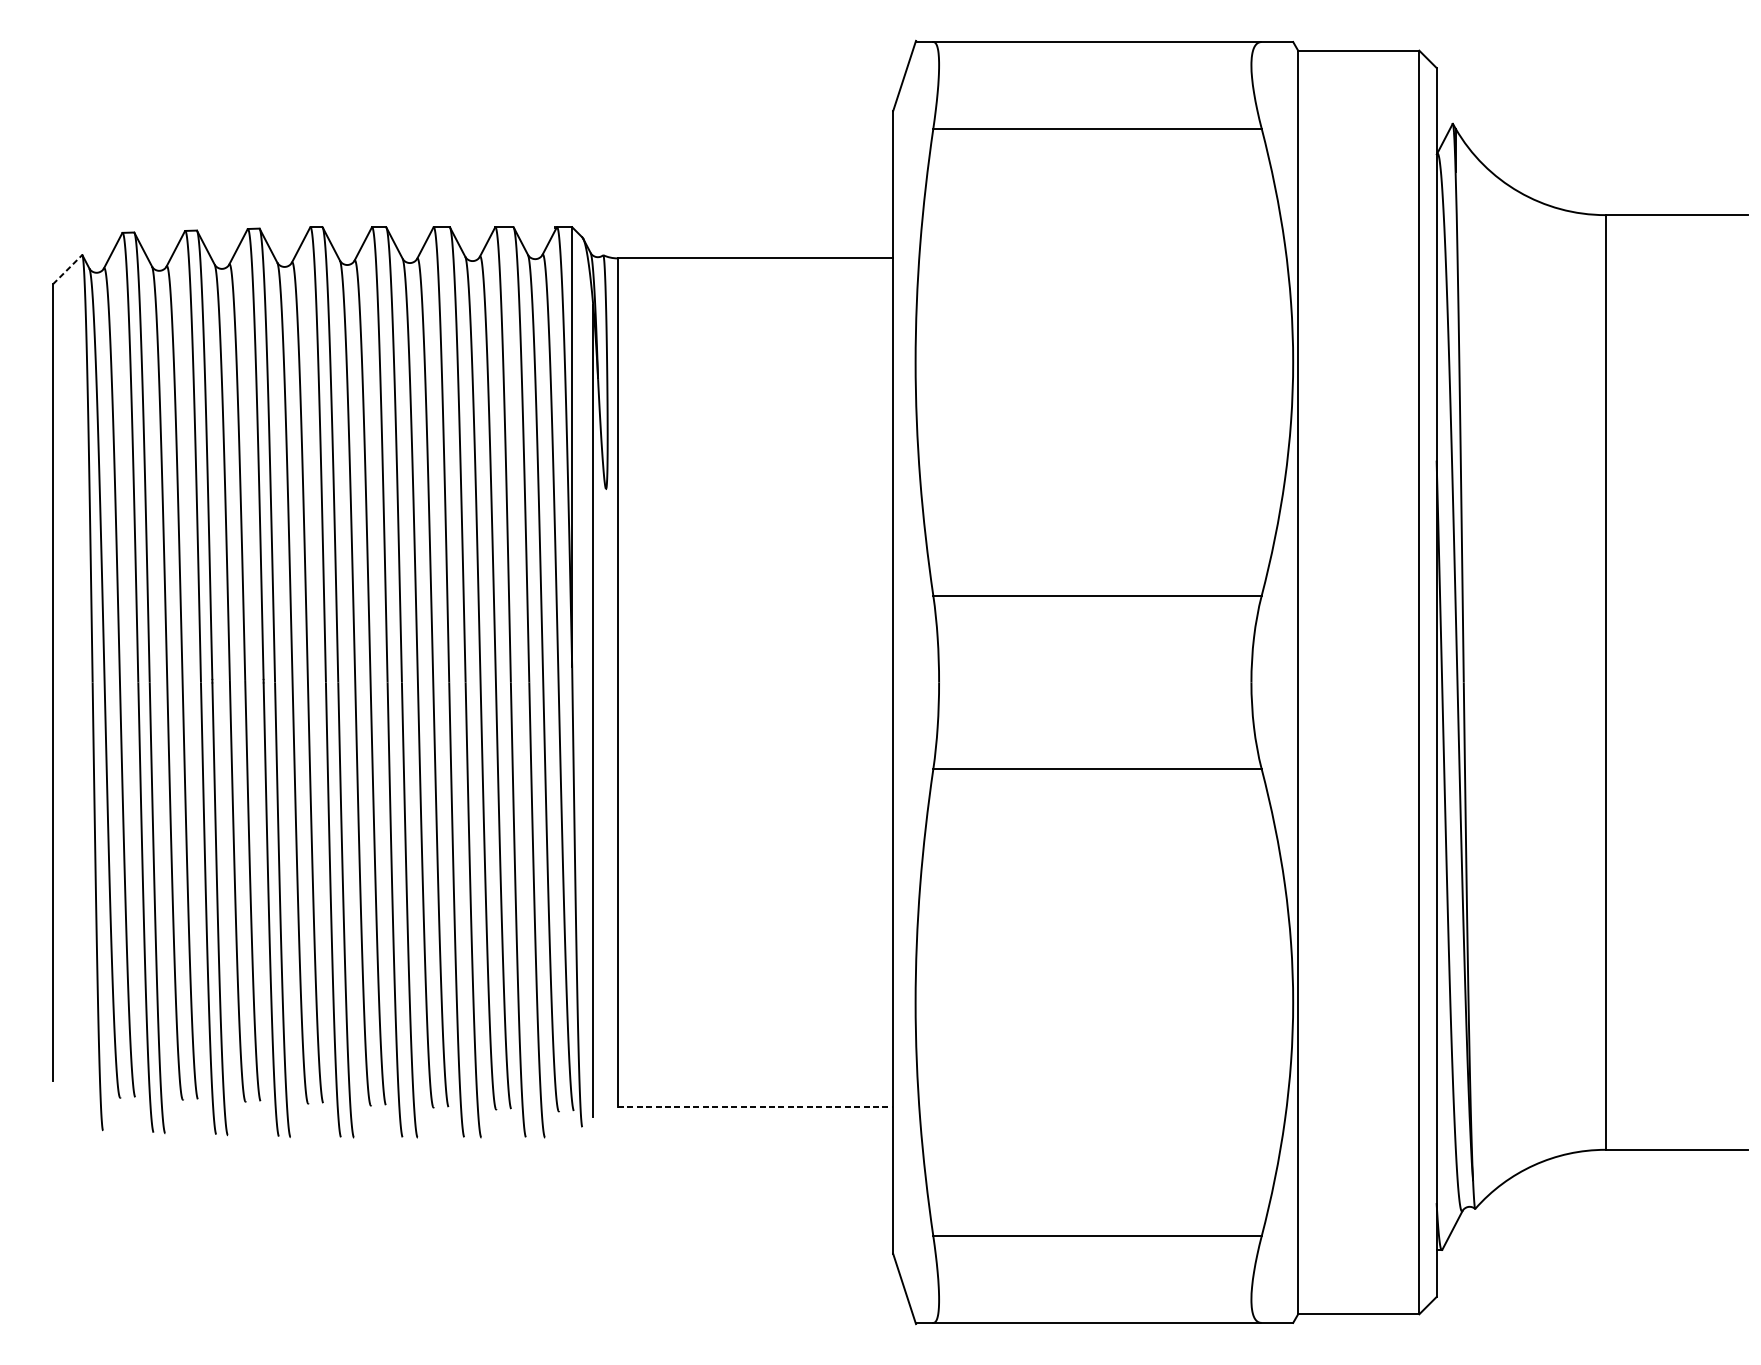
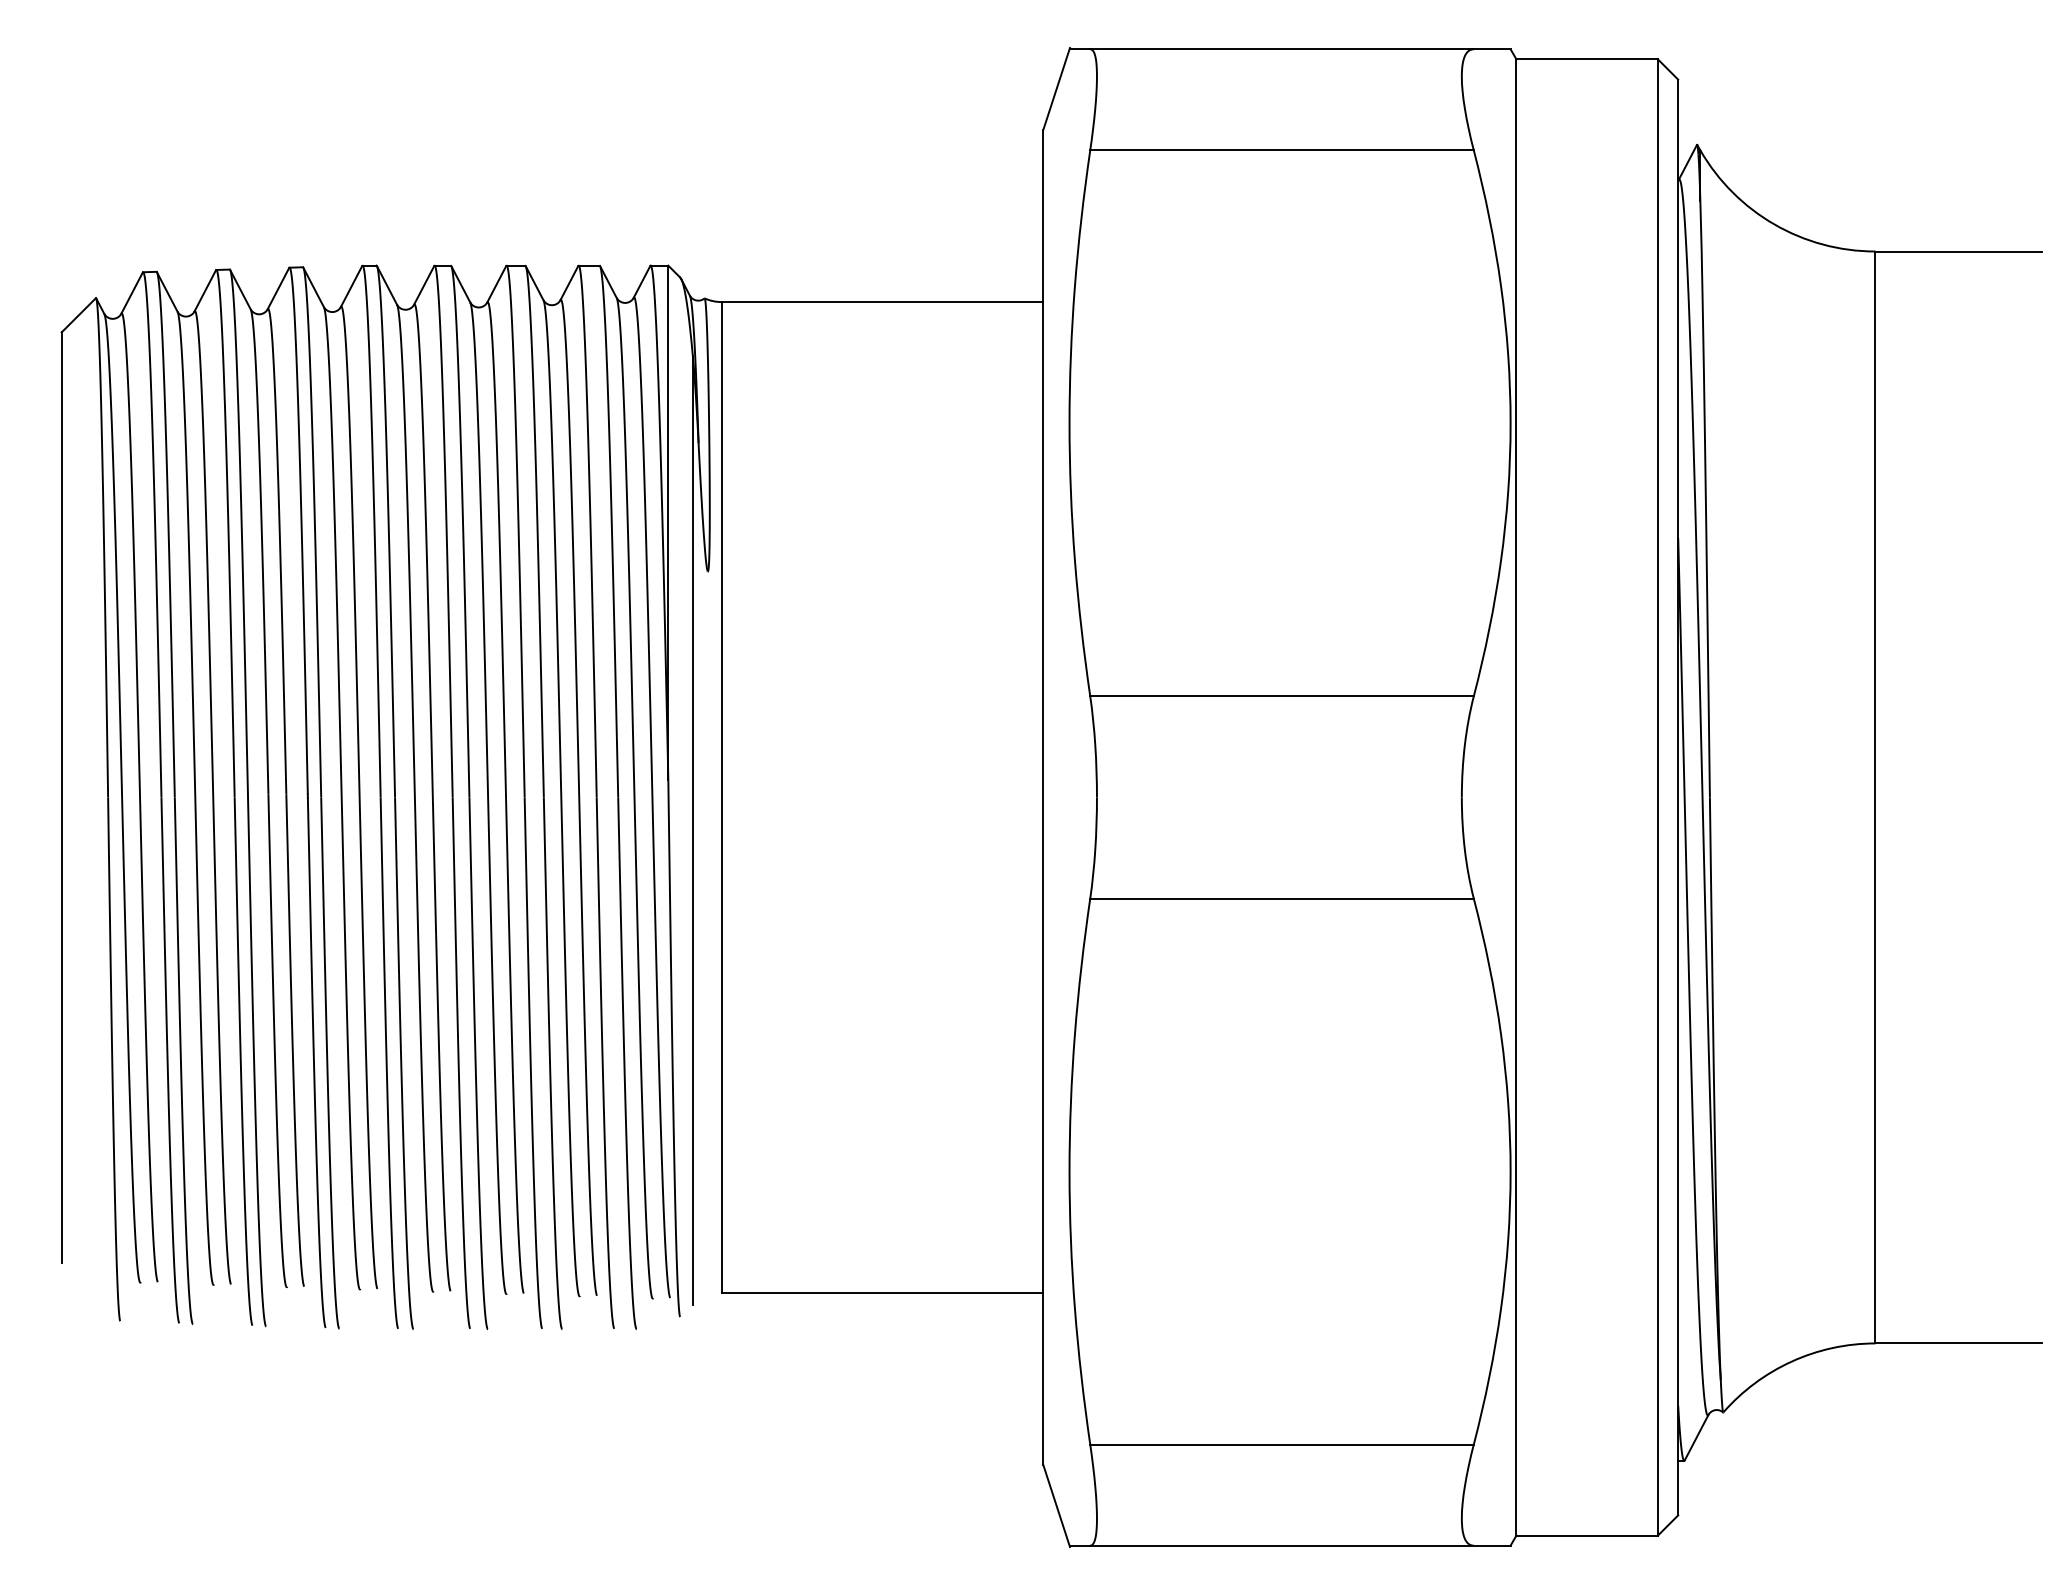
line: (68, 269) -> (79, 314), dashed -> solid
line: (755, 1106) -> (882, 1292), dashed -> solid

